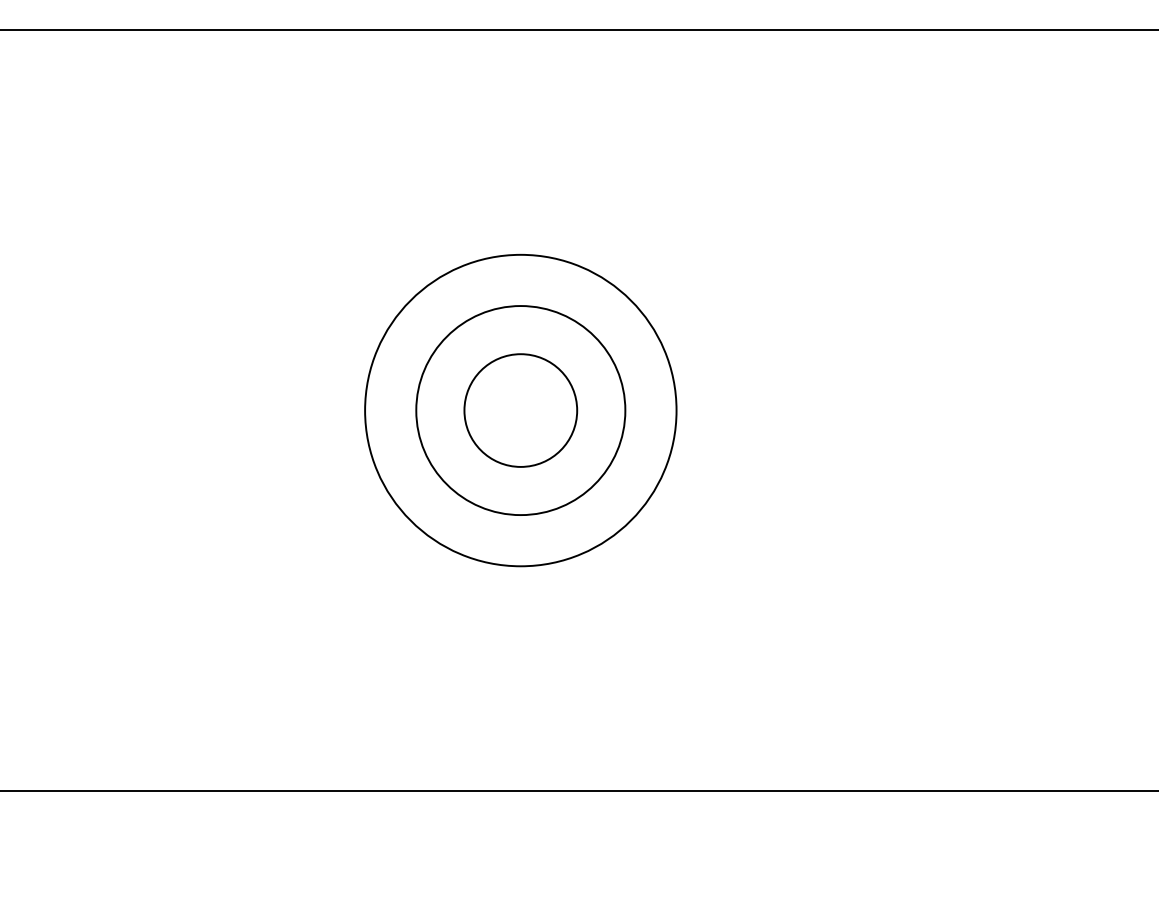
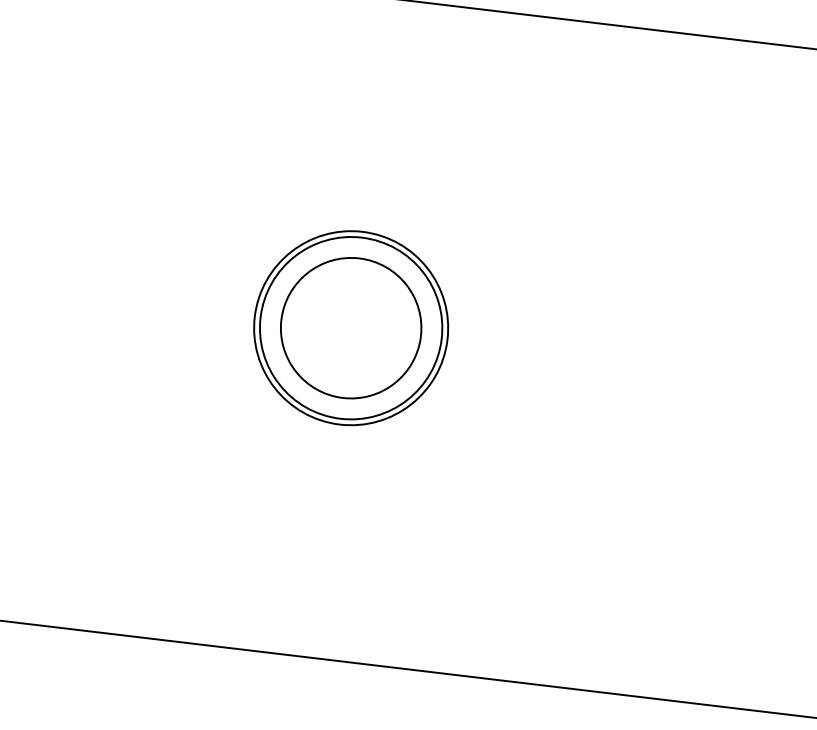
circle: (520, 410) -> (350, 328), size x0.71
circle: (520, 410) -> (350, 328), size x1.43

